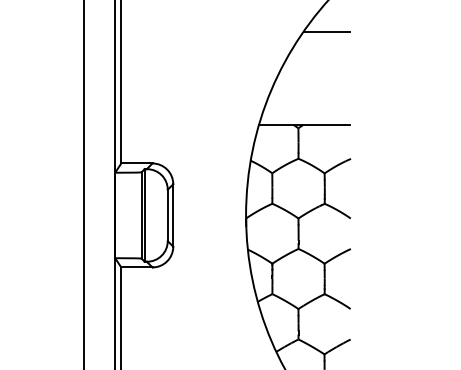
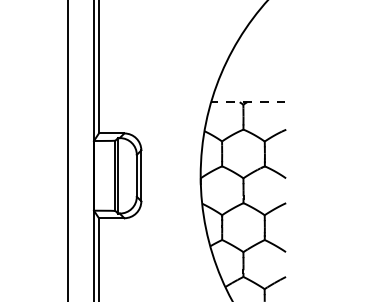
line: (326, 32) -> (266, 26), removed
line: (303, 125) -> (247, 102), solid -> dashed

